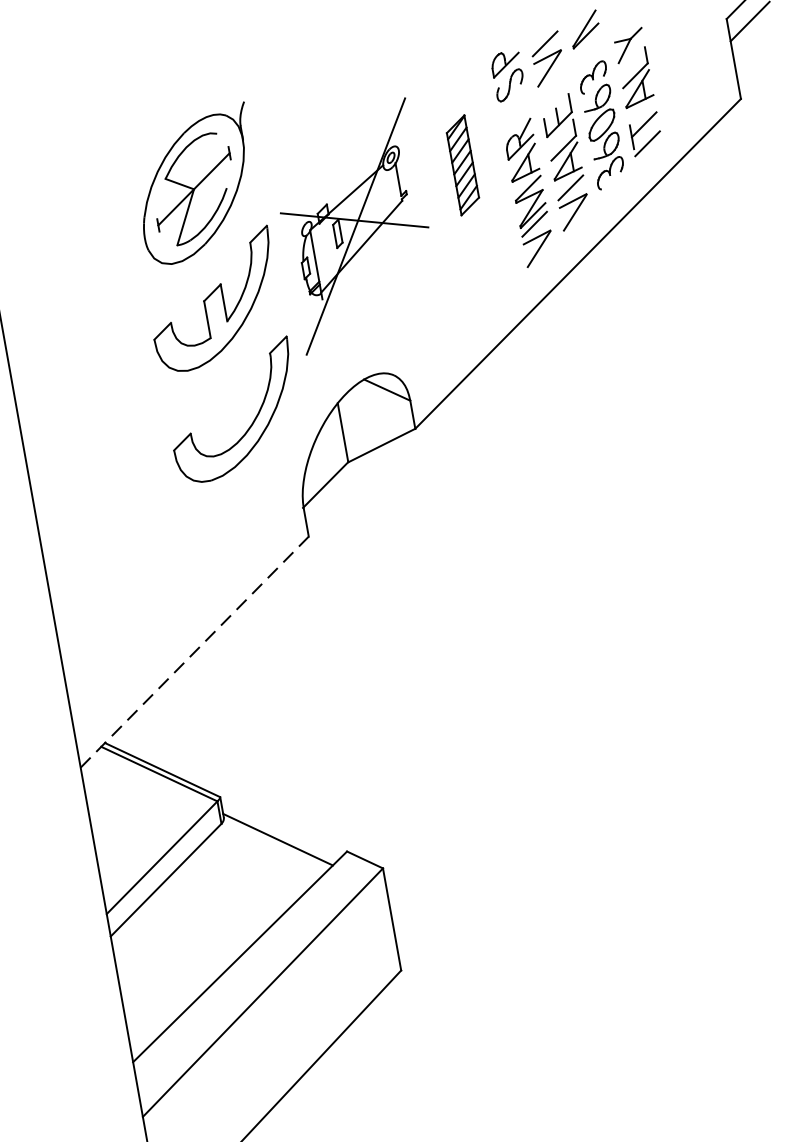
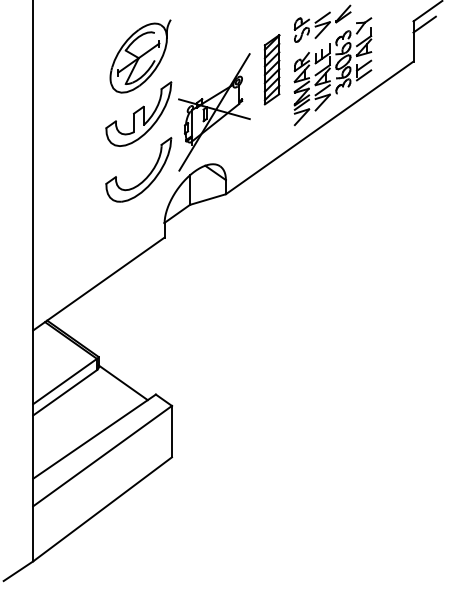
part: (461, 164) -> (271, 69), size x1.43
part: (355, 226) -> (214, 112), moved
line: (195, 650) -> (99, 283), dashed -> solid

